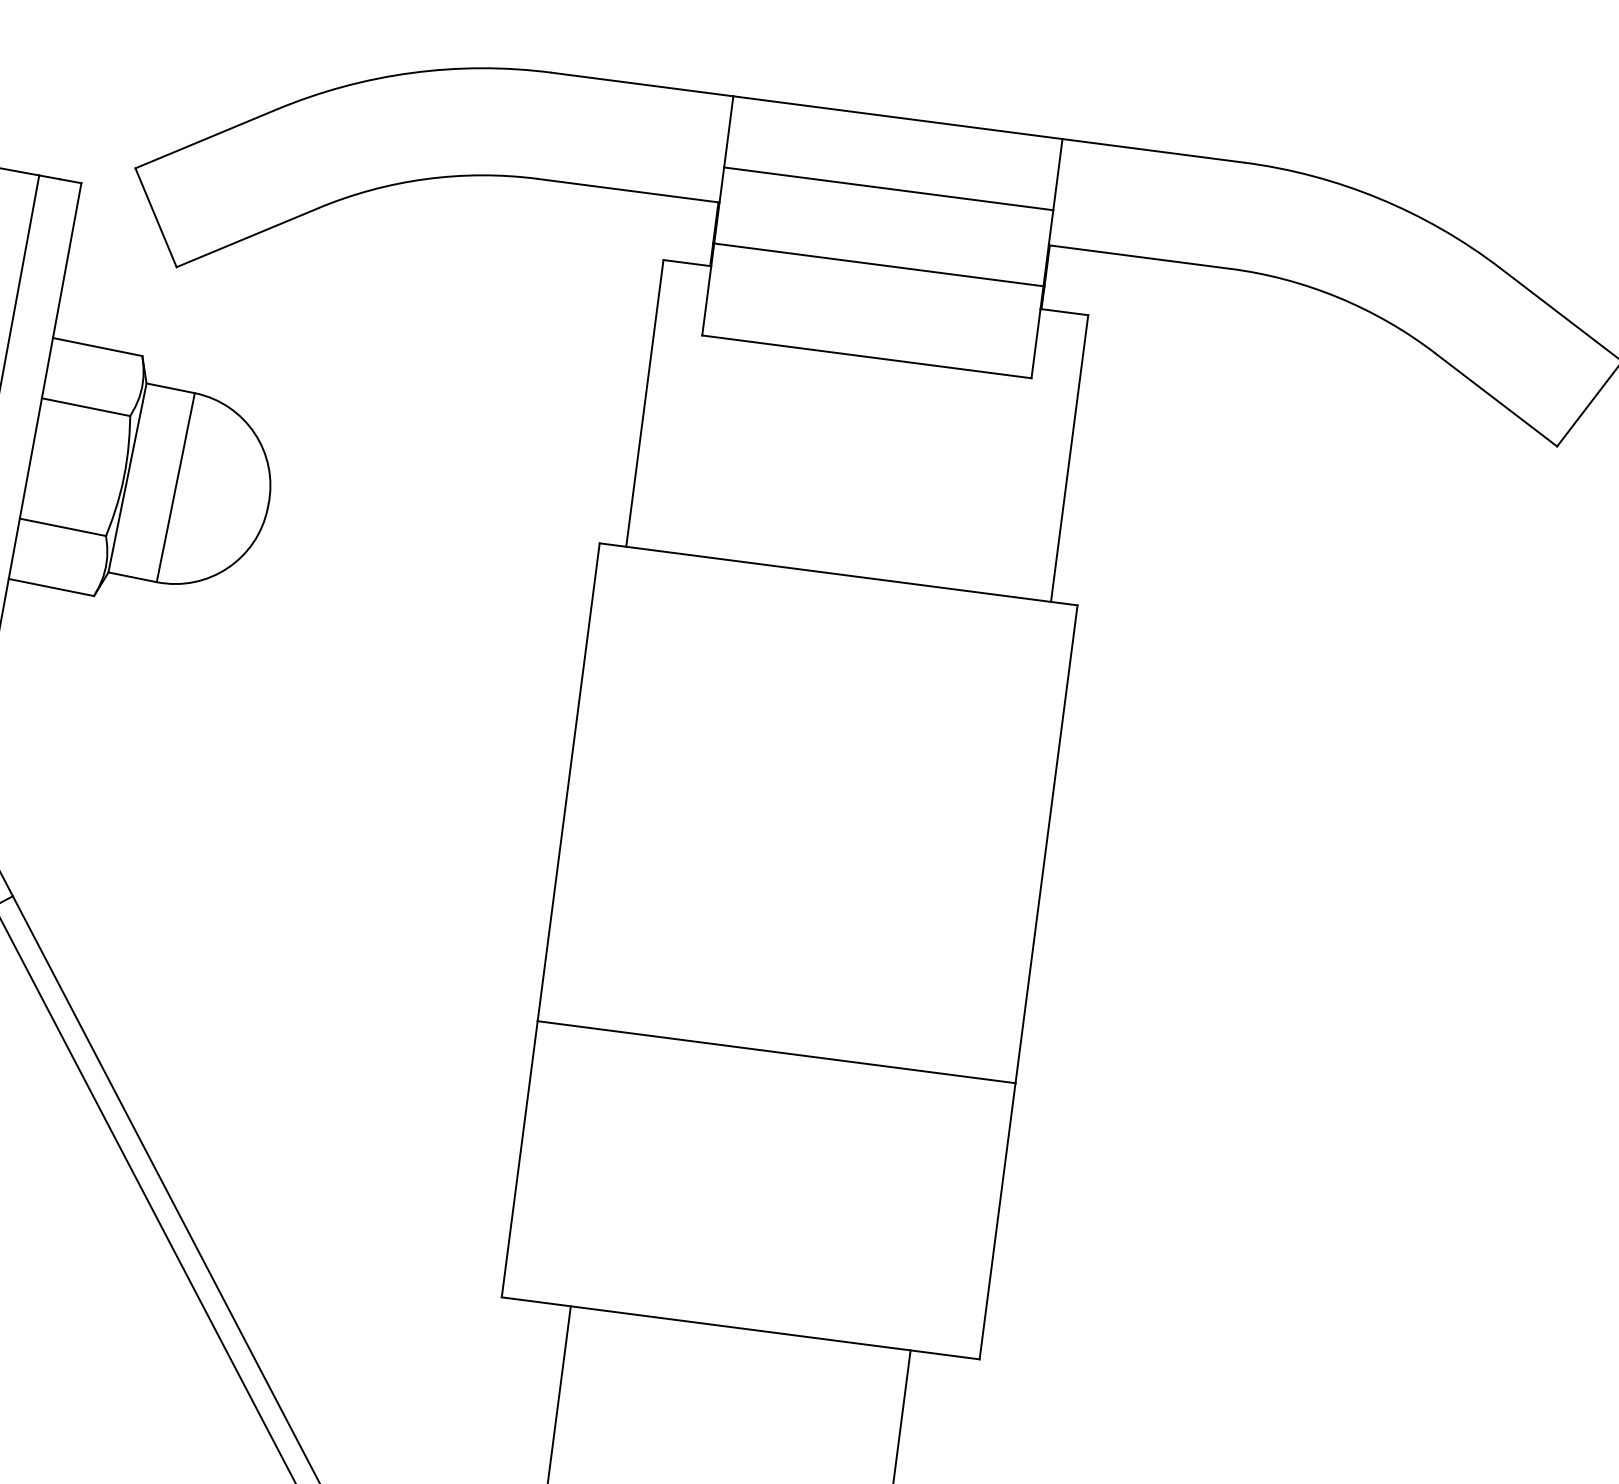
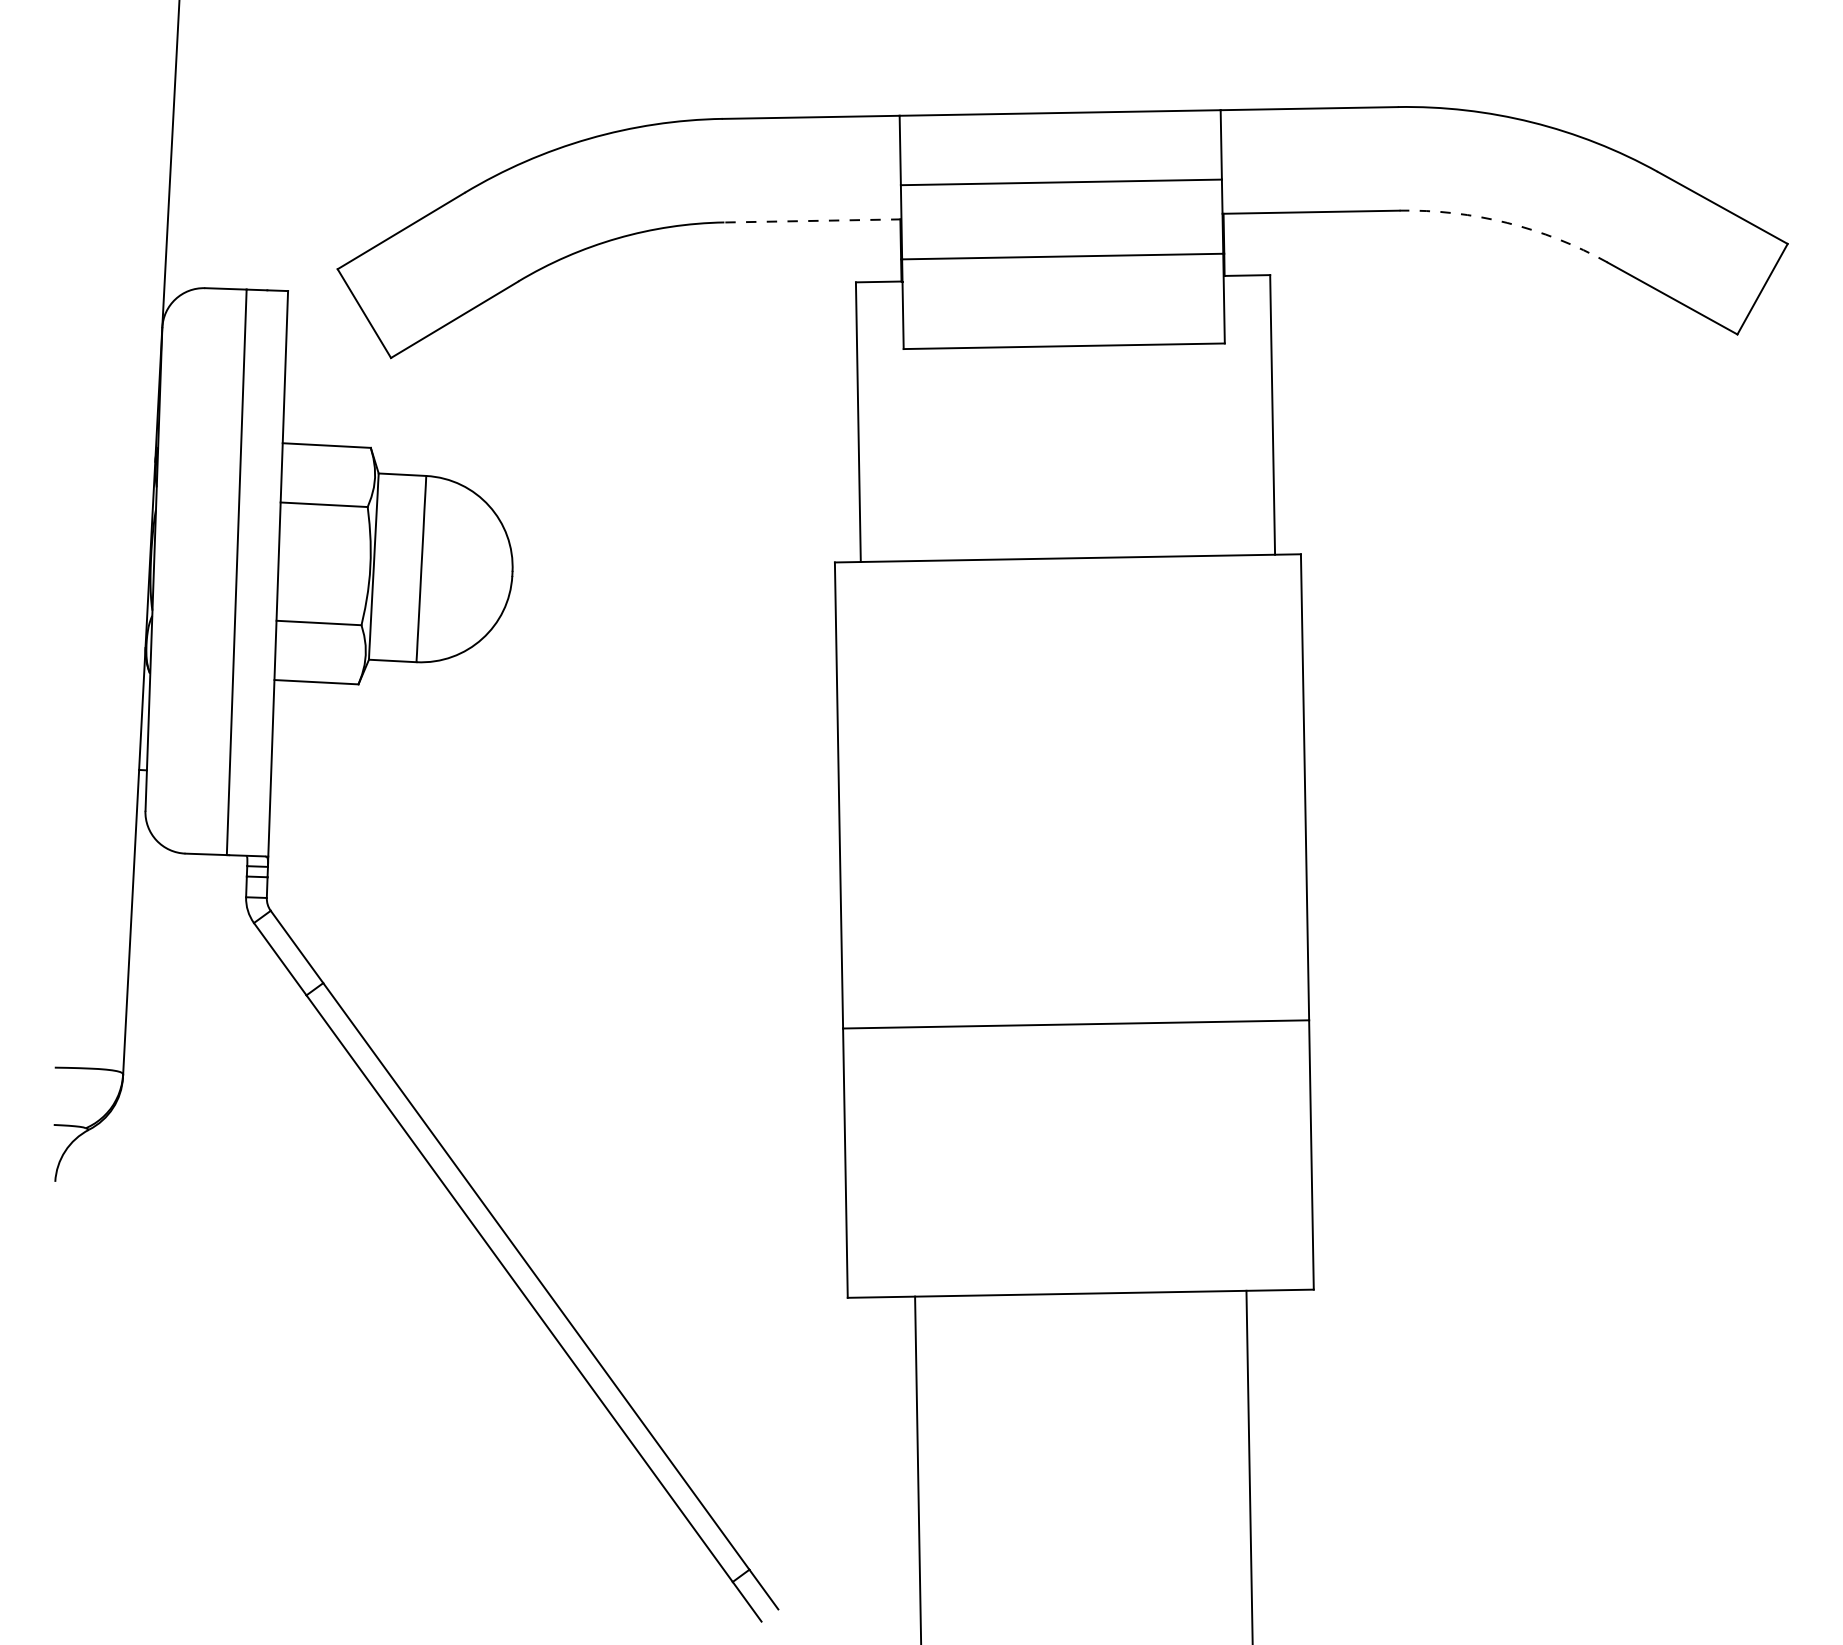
line: (628, 190) -> (812, 220), solid -> dashed
arc: (1338, 297) -> (1507, 222), solid -> dashed

